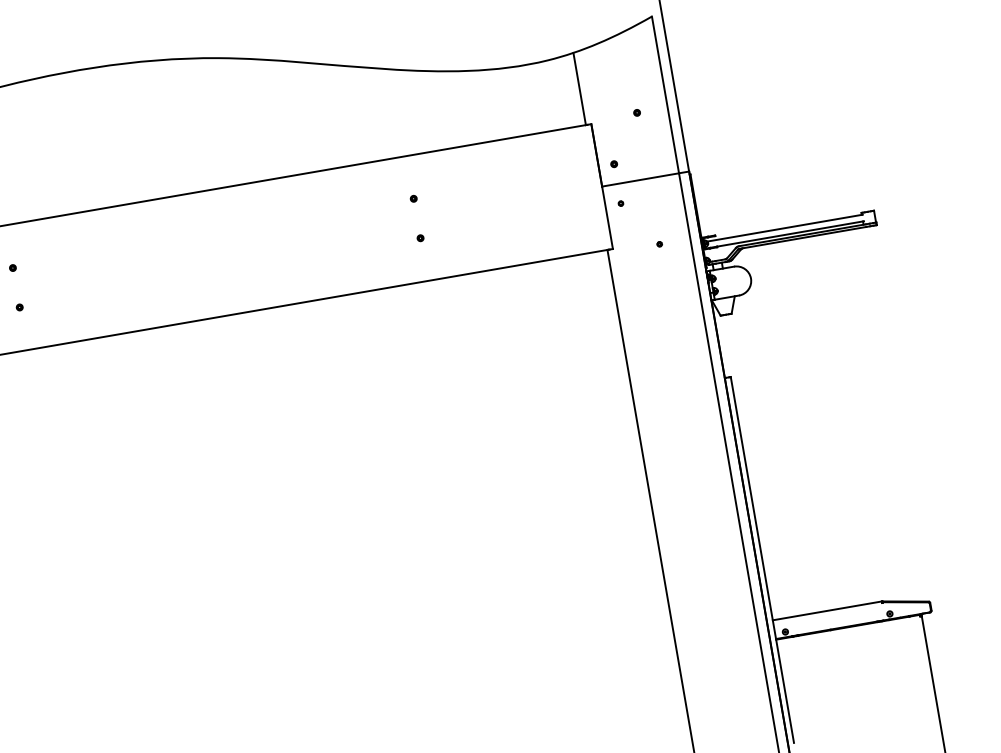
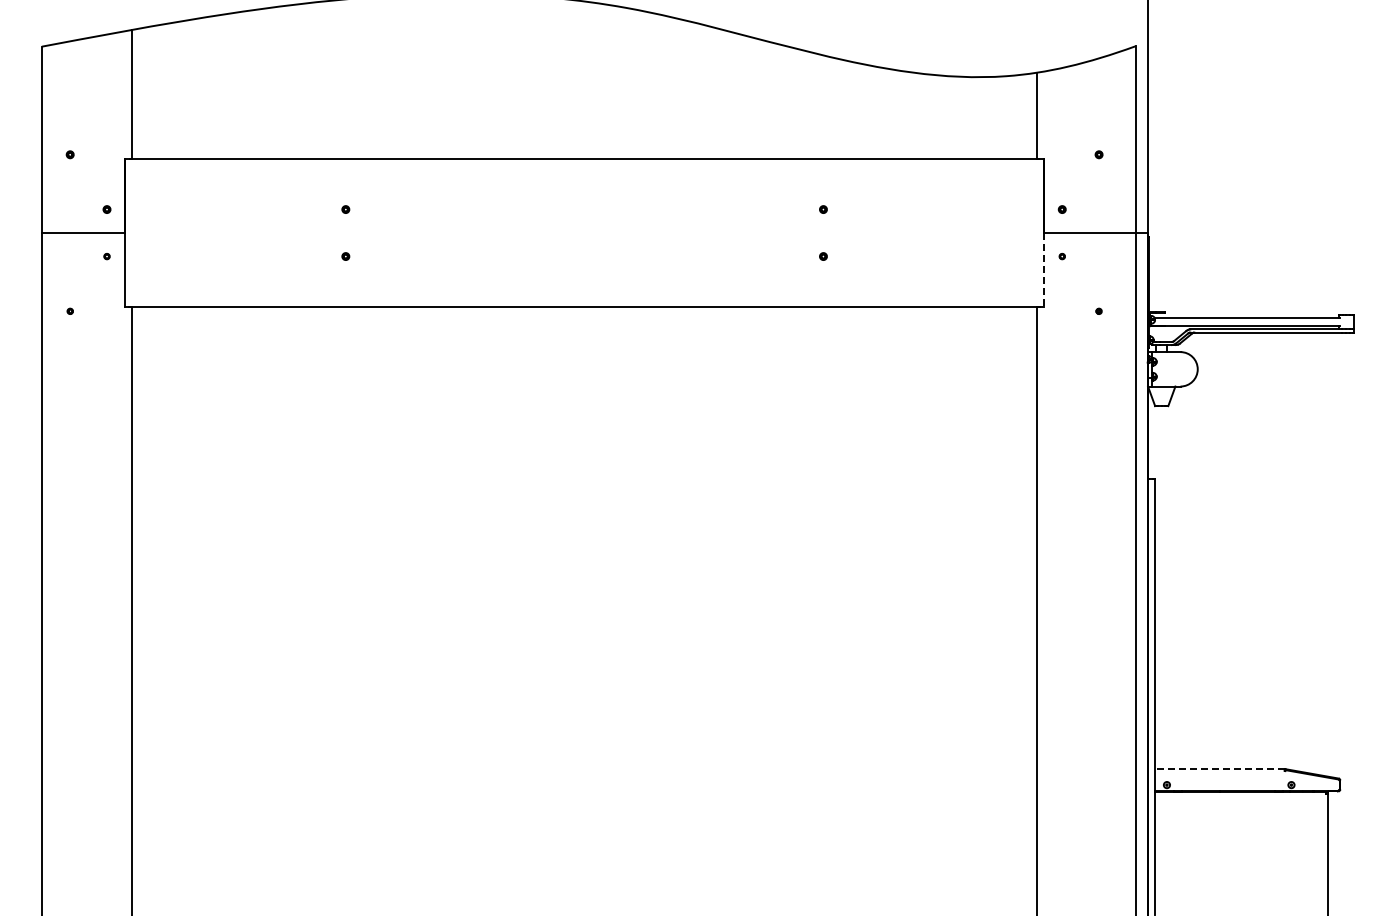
line: (607, 218) -> (1043, 270), solid -> dashed
line: (827, 611) -> (1219, 769), solid -> dashed

